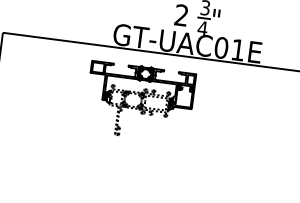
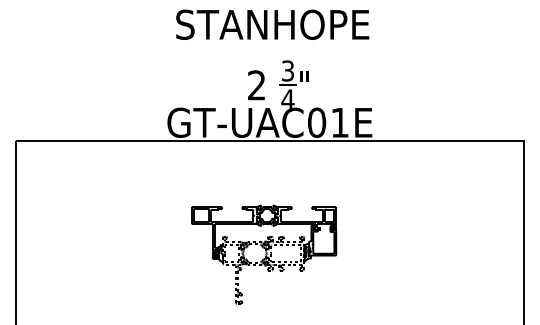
part: (140, 101) -> (264, 254), moved

